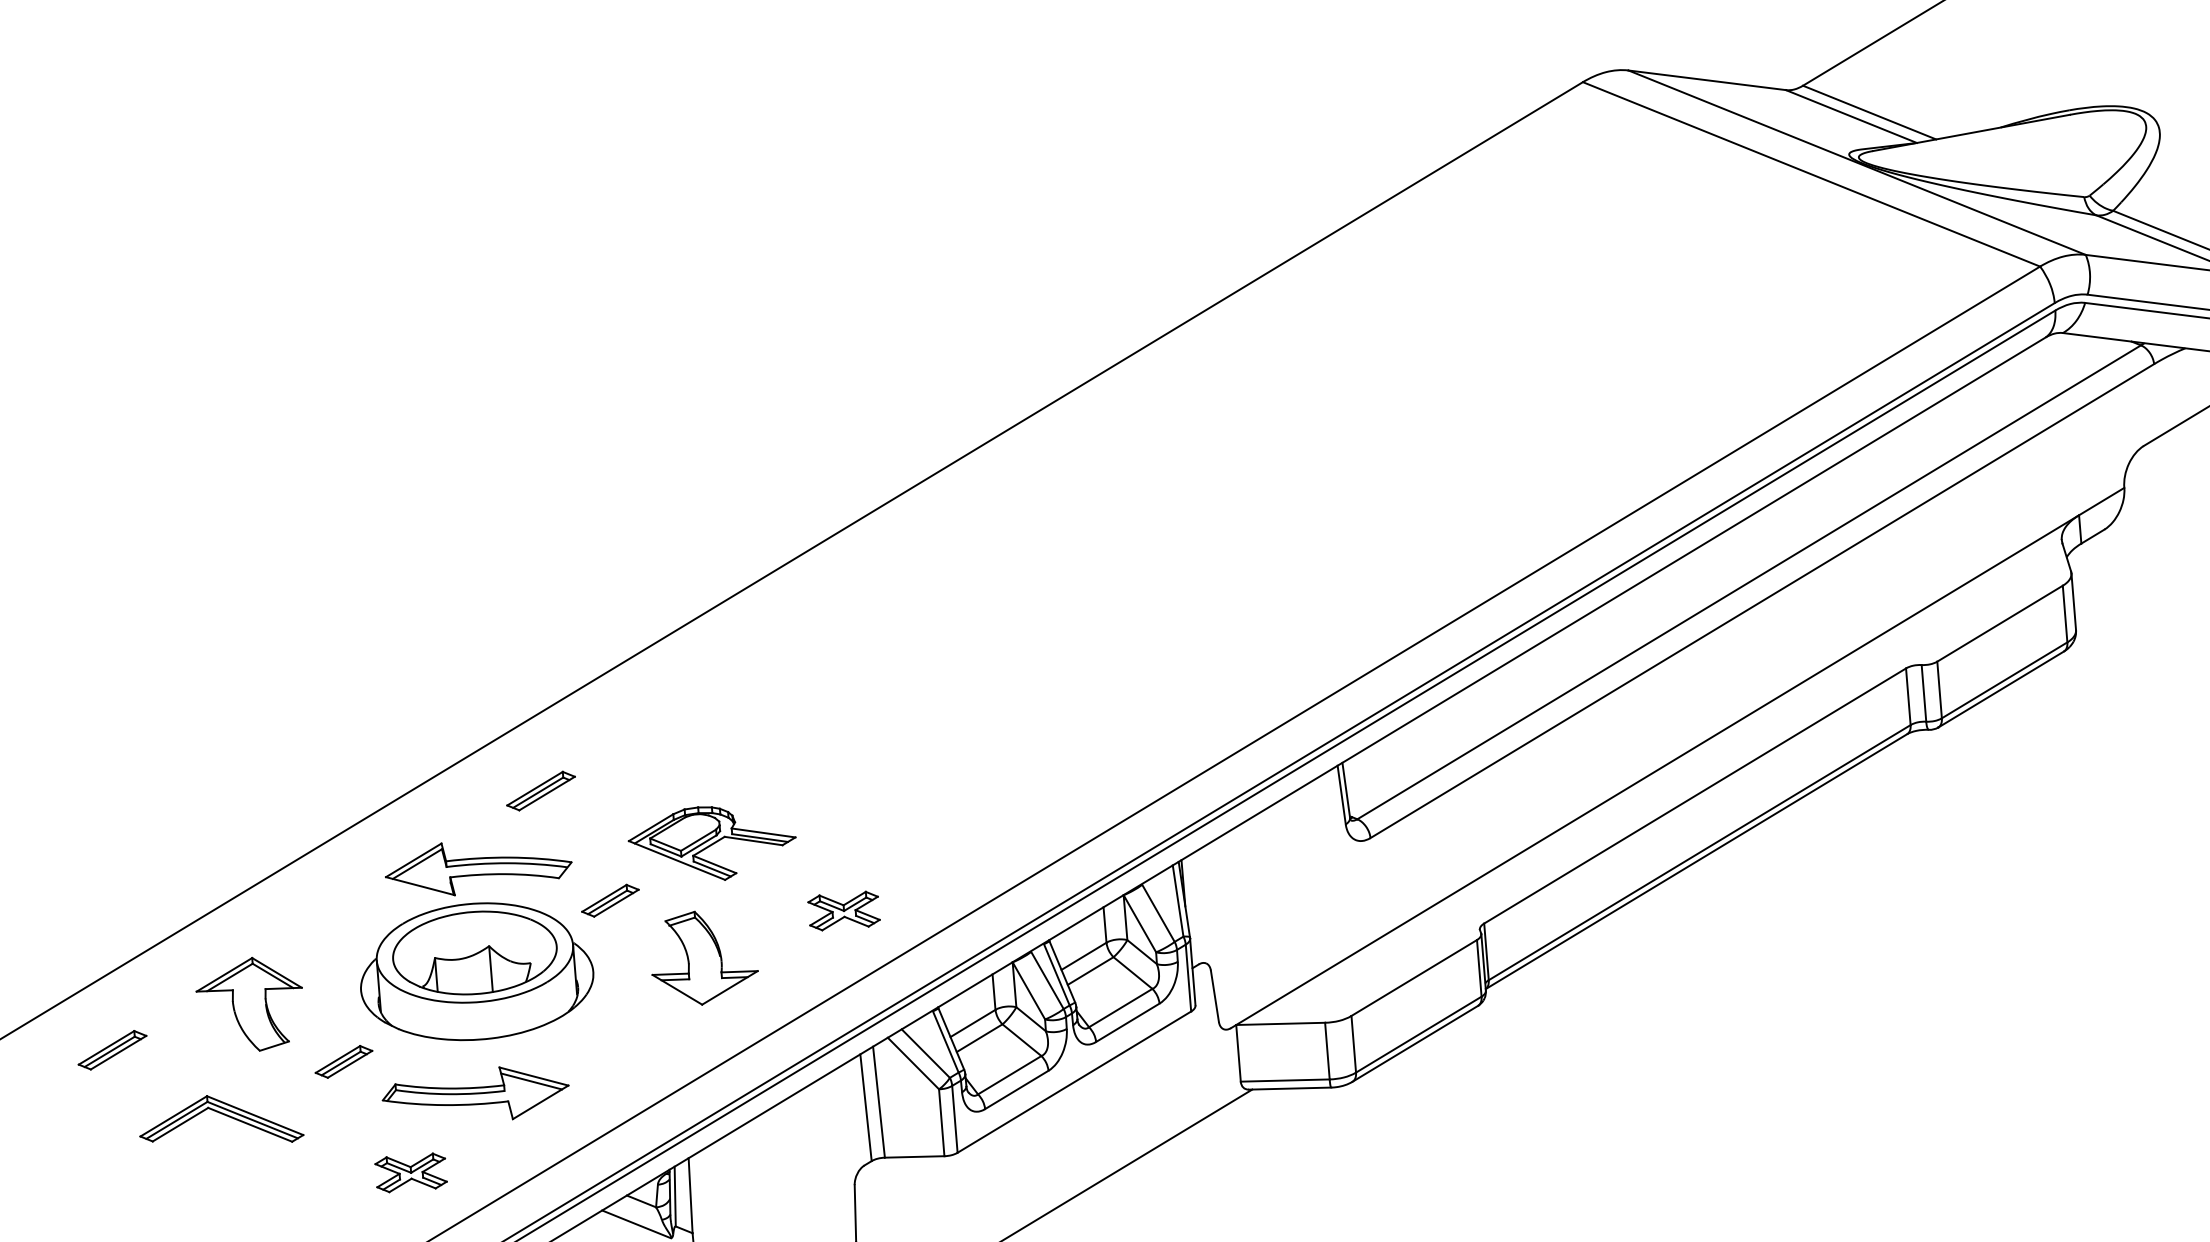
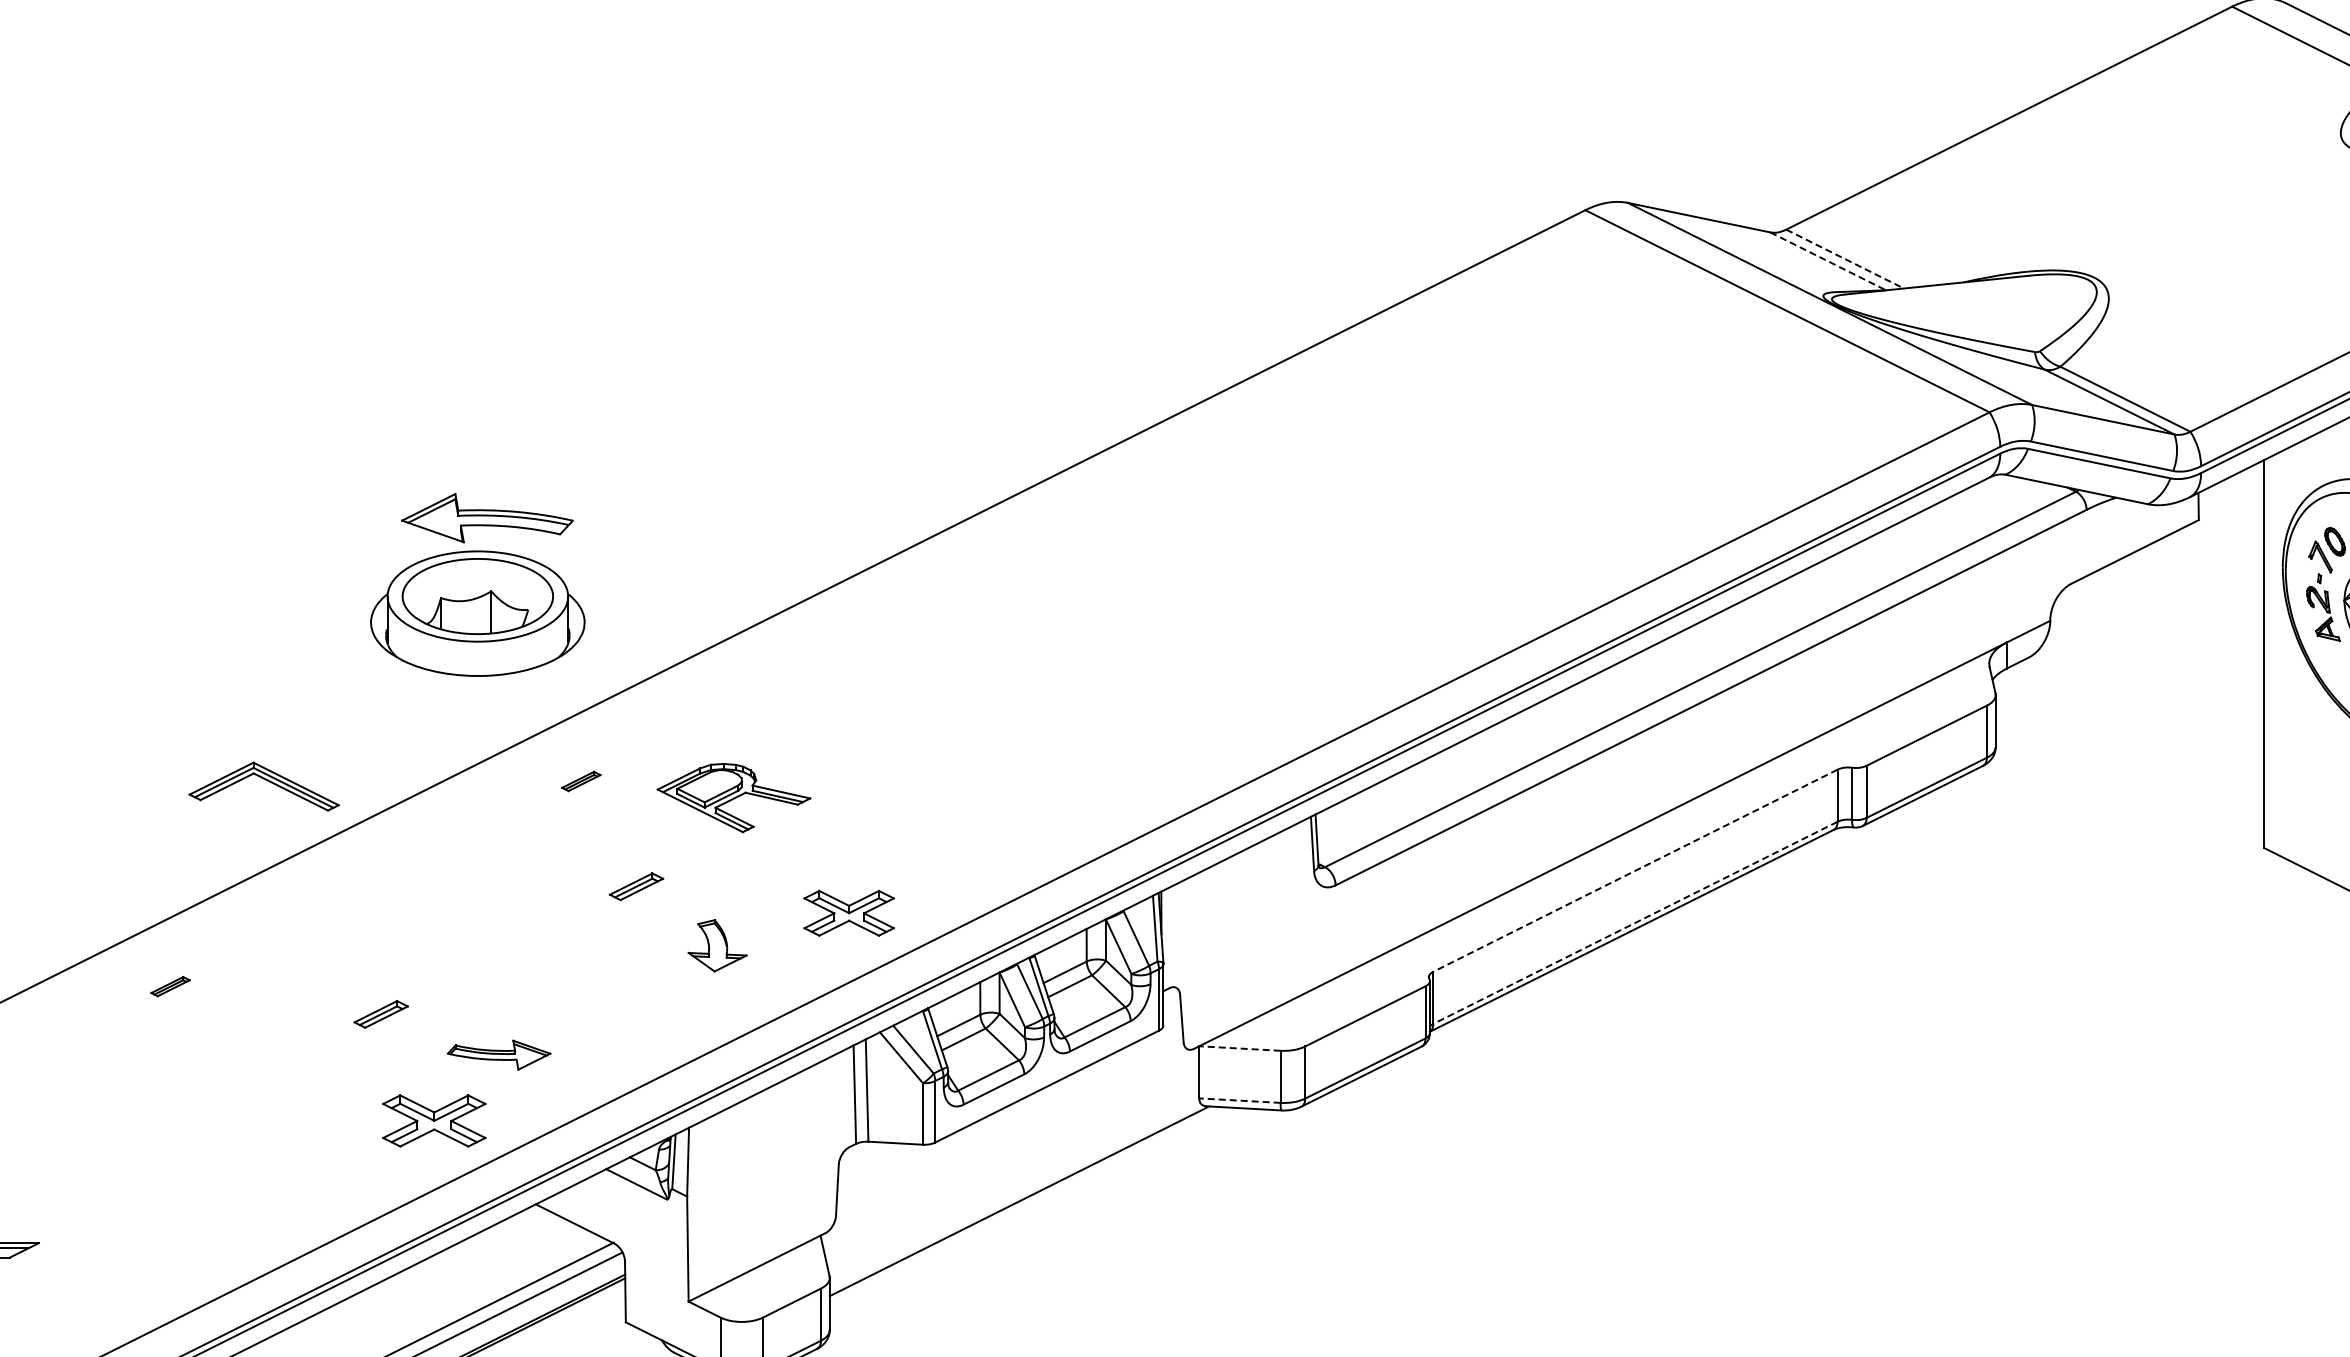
line: (1870, 113) -> (1845, 259), solid -> dashed
line: (1851, 116) -> (1828, 261), solid -> dashed
part: (541, 791) -> (581, 781), size x0.6
line: (1695, 795) -> (1635, 870), solid -> dashed
part: (712, 844) -> (733, 798), moved
line: (1699, 852) -> (1635, 922), solid -> dashed
part: (844, 911) -> (849, 913), size x1.4
part: (473, 939) -> (477, 584), moved
part: (703, 957) -> (717, 945), size x0.6
part: (249, 1003) -> (299, 954), removed
line: (1280, 1023) -> (1239, 1048), solid -> dashed
part: (112, 1049) -> (170, 986), size x0.6
line: (1284, 1080) -> (1239, 1100), solid -> dashed
part: (475, 1096) -> (498, 1055), size x0.6
part: (221, 1114) -> (265, 780), moved
part: (411, 1172) -> (434, 1120), size x1.6

